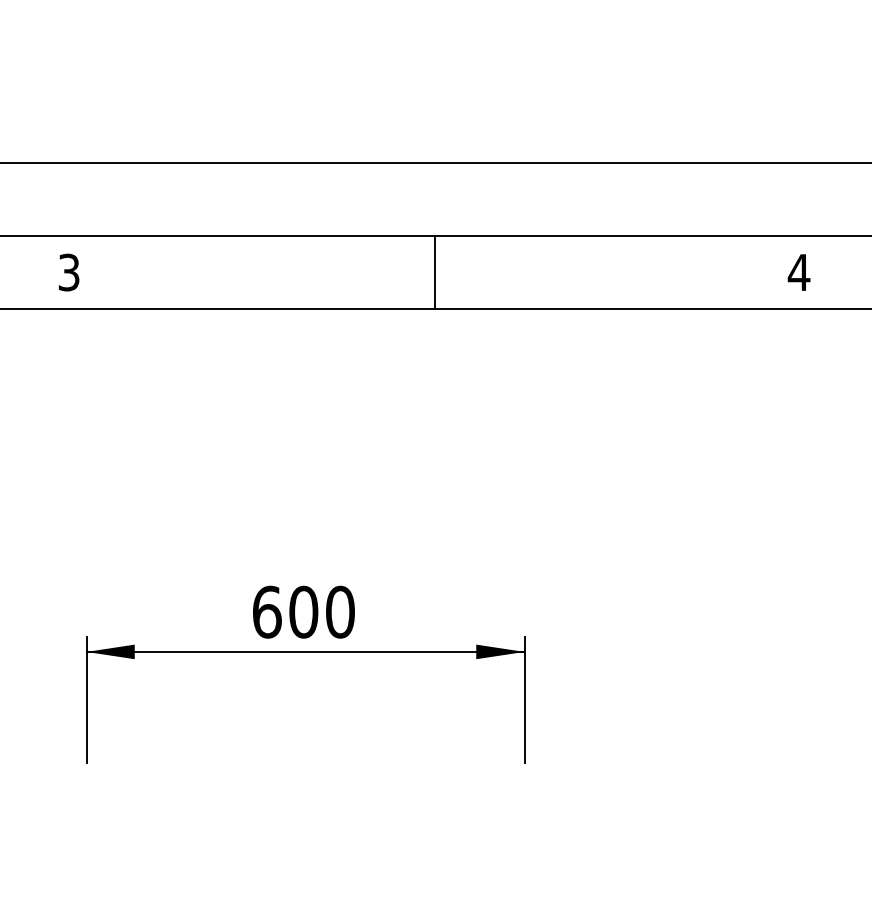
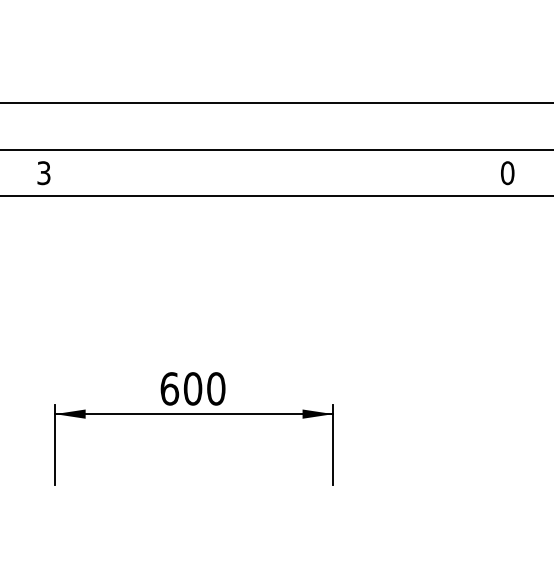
line: (435, 271) -> (276, 172), removed
text: (798, 273) -> (507, 173), 4 -> 0

